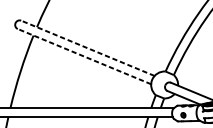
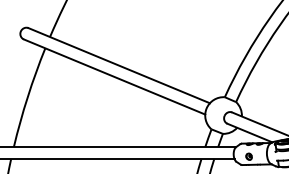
line: (87, 48) -> (118, 65), dashed -> solid
line: (84, 56) -> (114, 76), dashed -> solid

